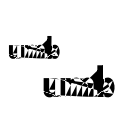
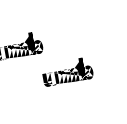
part: (79, 81) -> (67, 71), size x0.71

